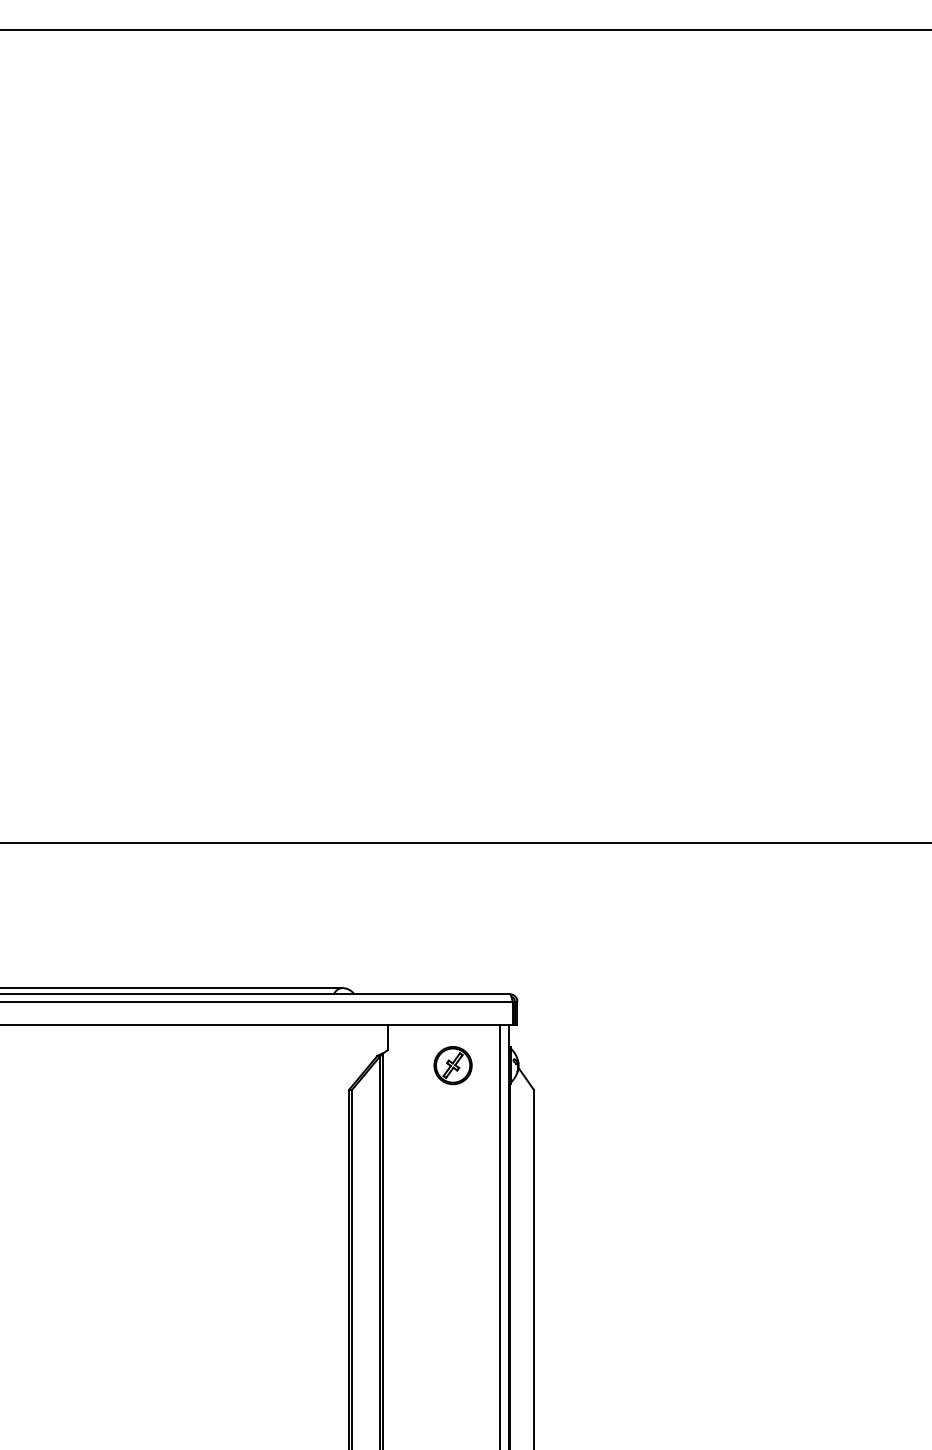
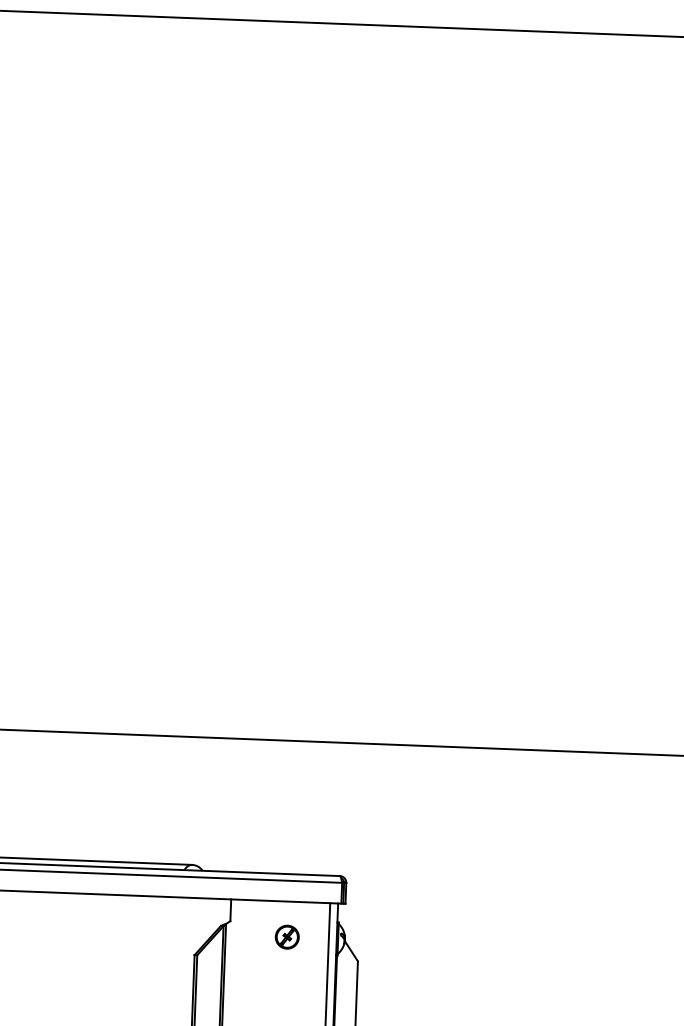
part: (452, 1065) -> (286, 936), size x0.7

